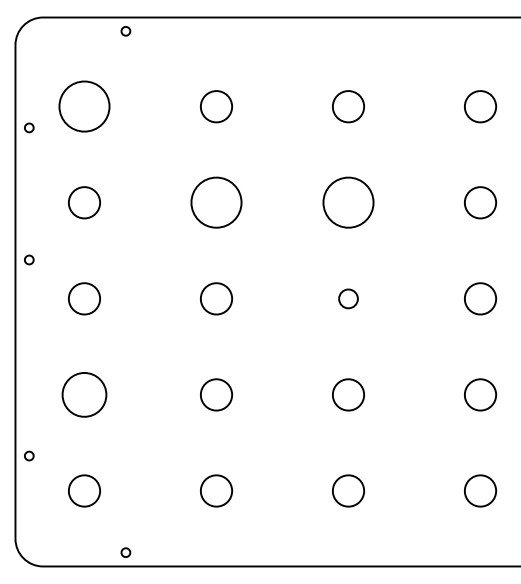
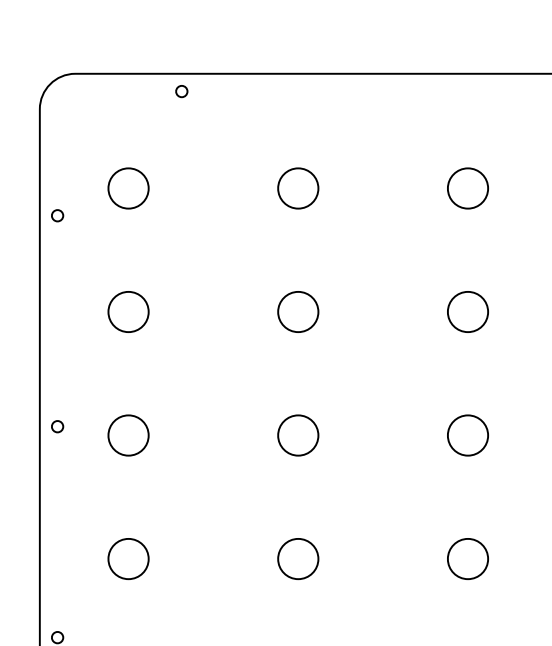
part: (84, 106) -> (128, 188), size x0.62
part: (216, 202) -> (298, 311), size x0.62
part: (348, 202) -> (468, 311), size x0.62
part: (29, 259) -> (57, 426), moved
part: (348, 298) -> (468, 435), size x1.67
part: (84, 394) -> (128, 558), size x0.71

